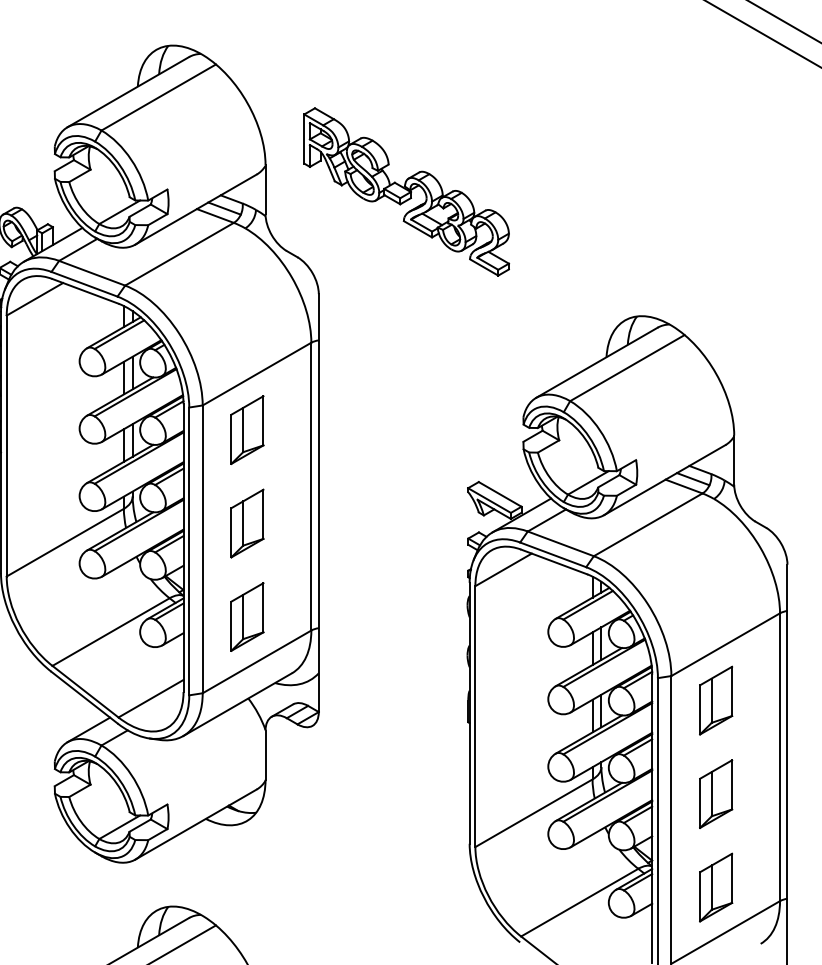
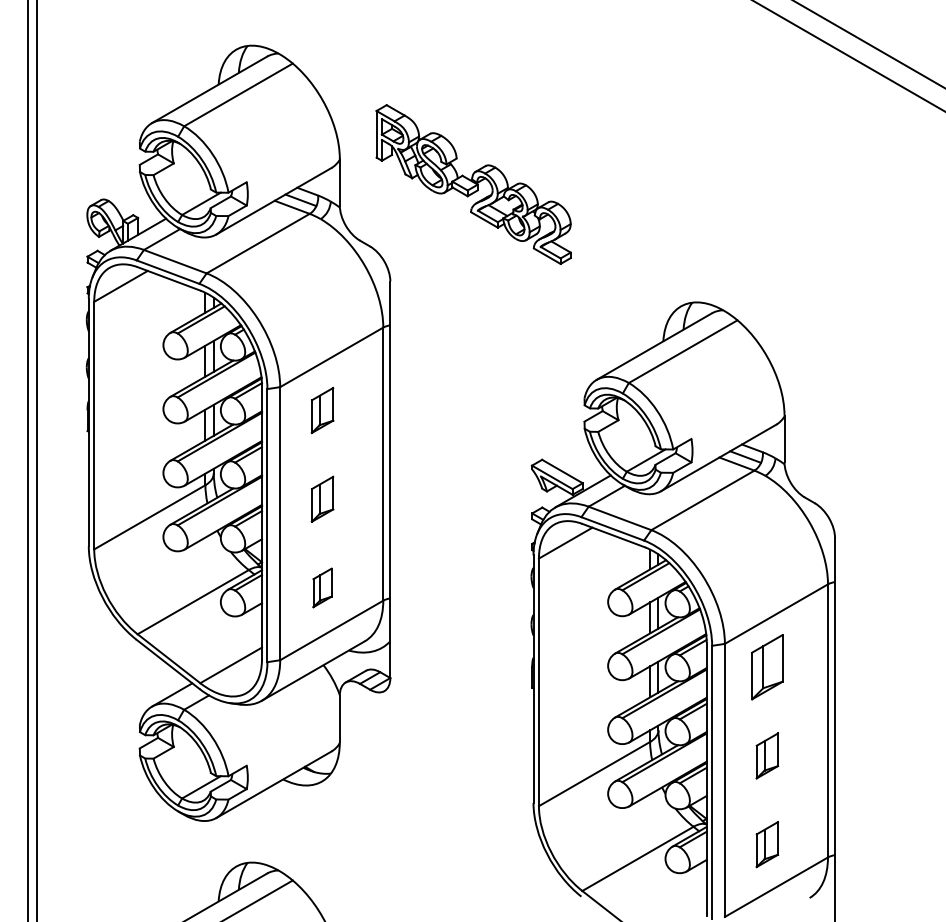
part: (247, 430) -> (322, 410), size x0.7
part: (247, 523) -> (322, 499), size x0.7
part: (247, 616) -> (322, 587), size x0.6
part: (716, 793) -> (767, 755), size x0.7
part: (716, 887) -> (767, 844), size x0.7

